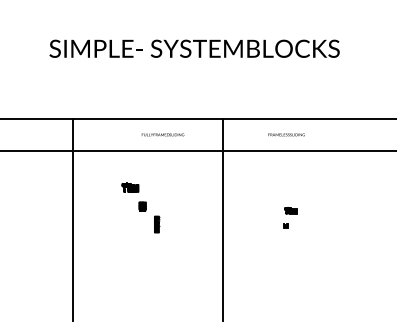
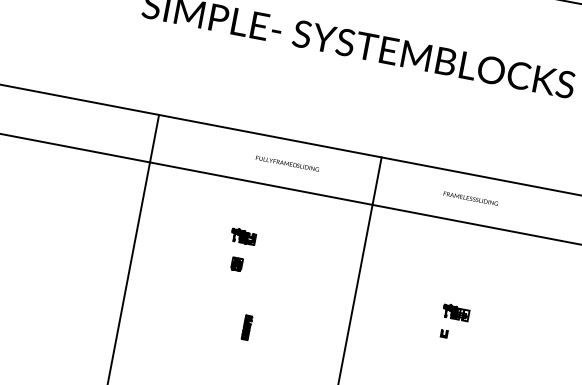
part: (130, 187) -> (243, 236), moved
part: (290, 210) -> (455, 312), size x1.43
part: (157, 224) -> (247, 327), moved

